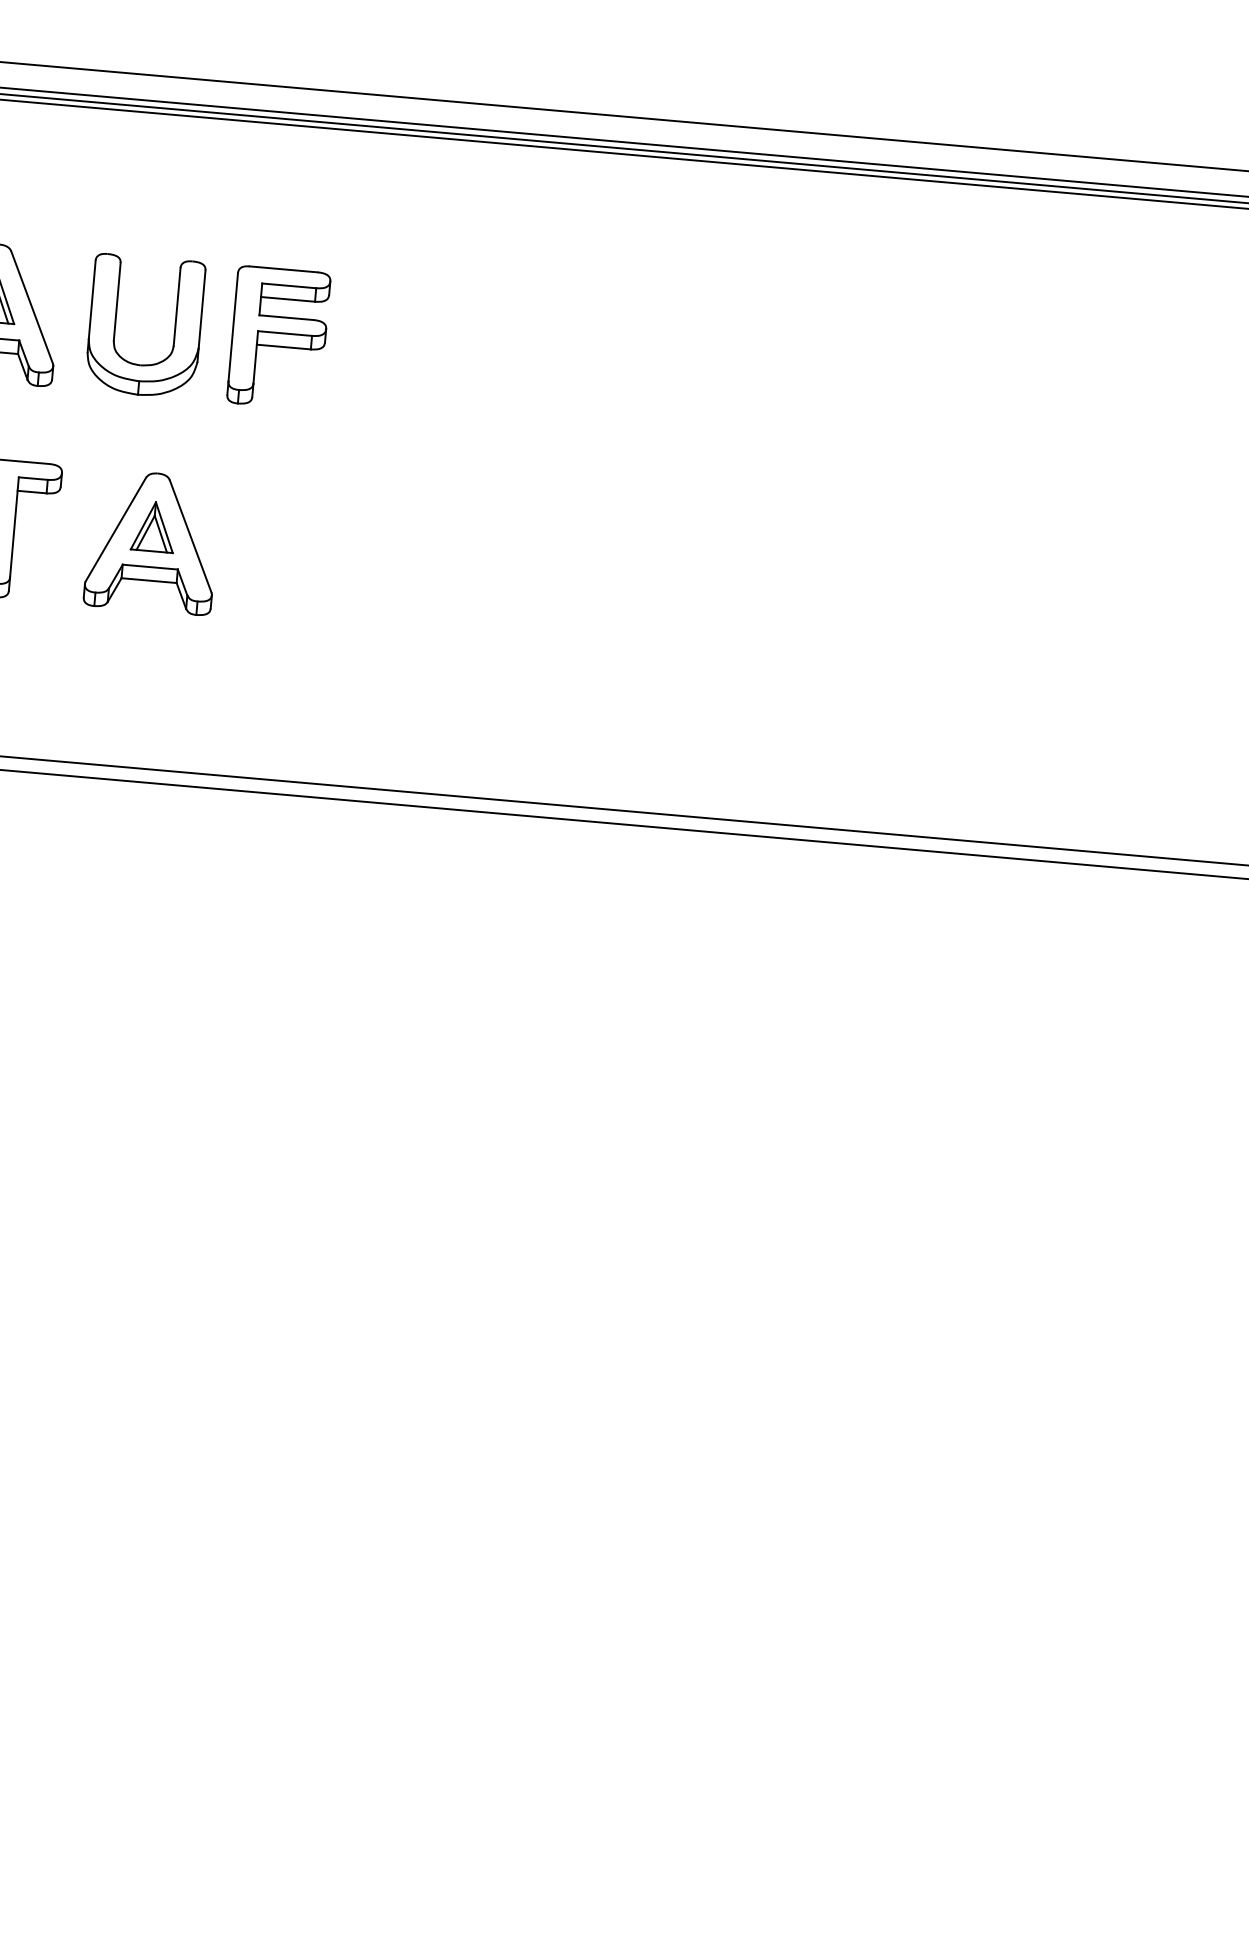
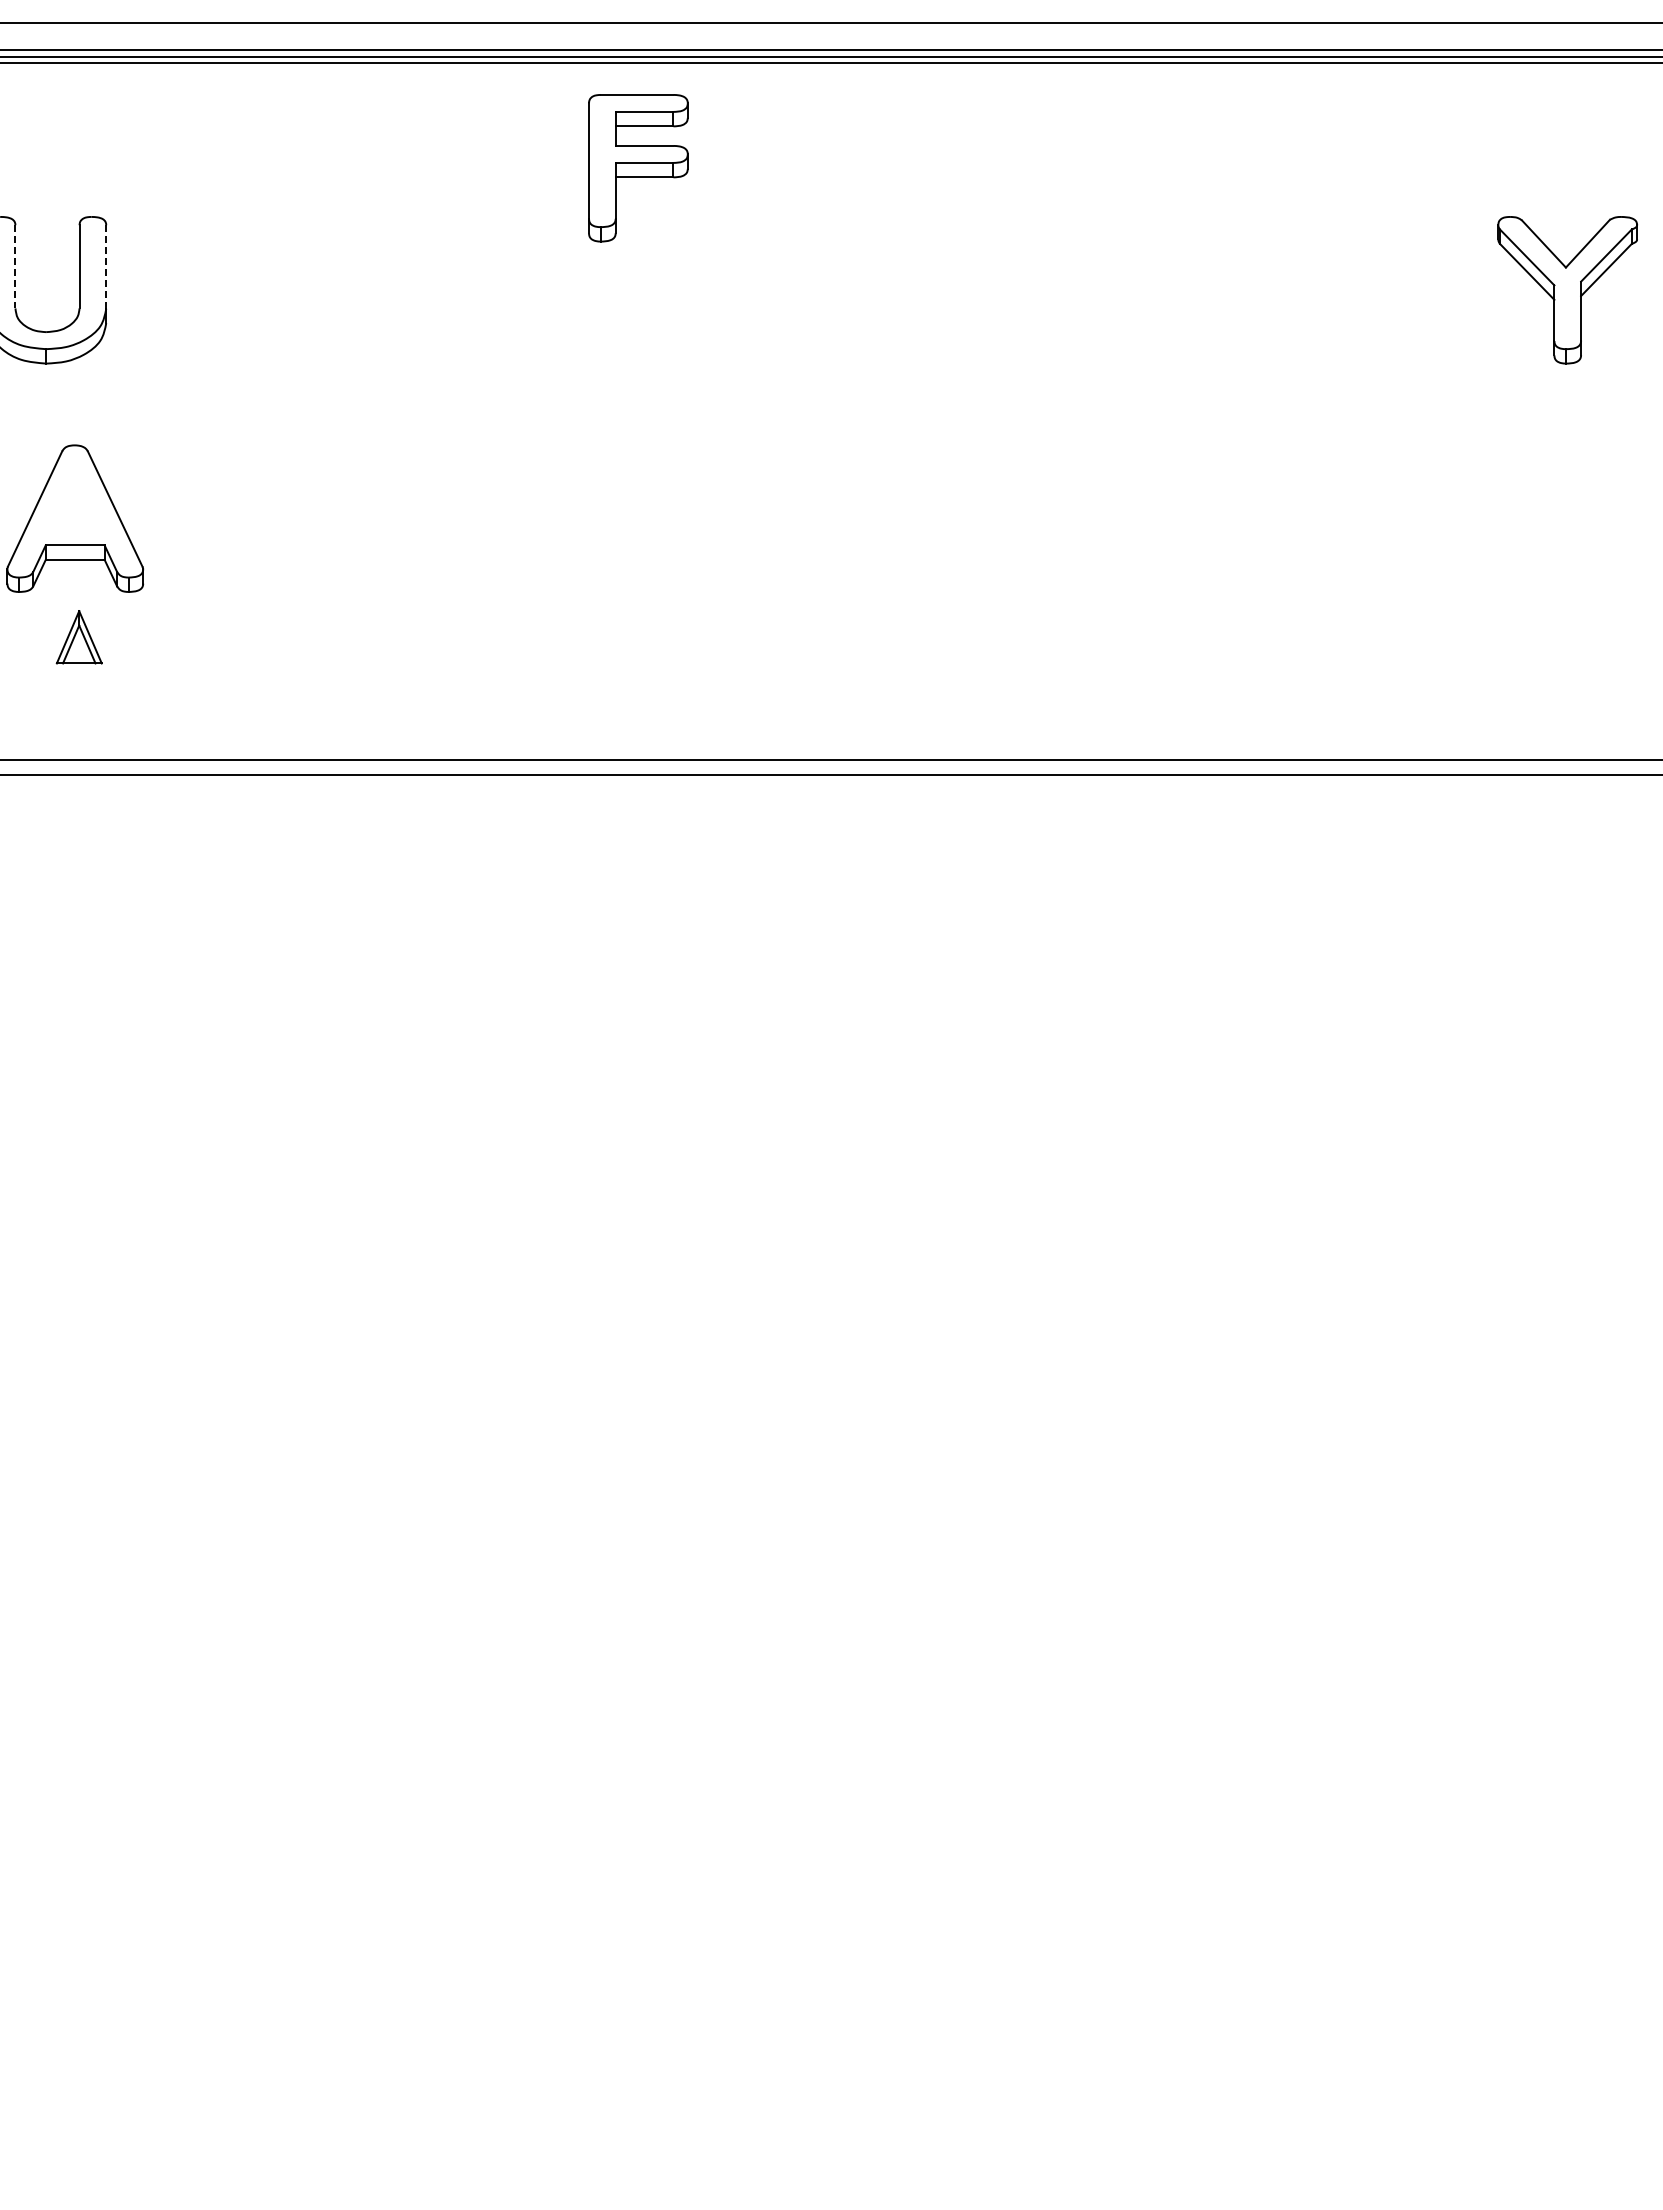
line: (117, 301) -> (15, 266), solid -> dashed
line: (202, 309) -> (106, 267), solid -> dashed
part: (278, 338) -> (638, 168), moved
part: (153, 526) -> (78, 637), moved

